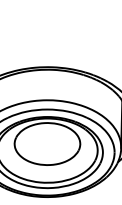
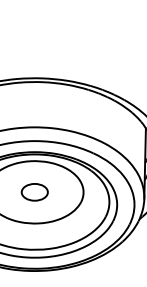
part: (47, 143) -> (34, 191), added

